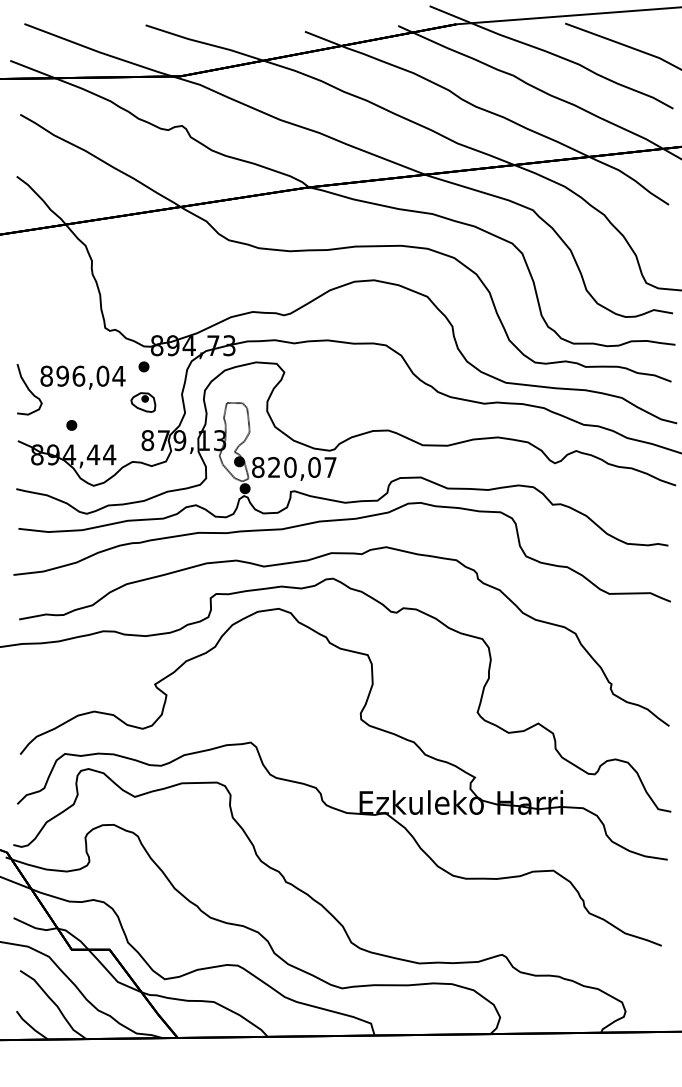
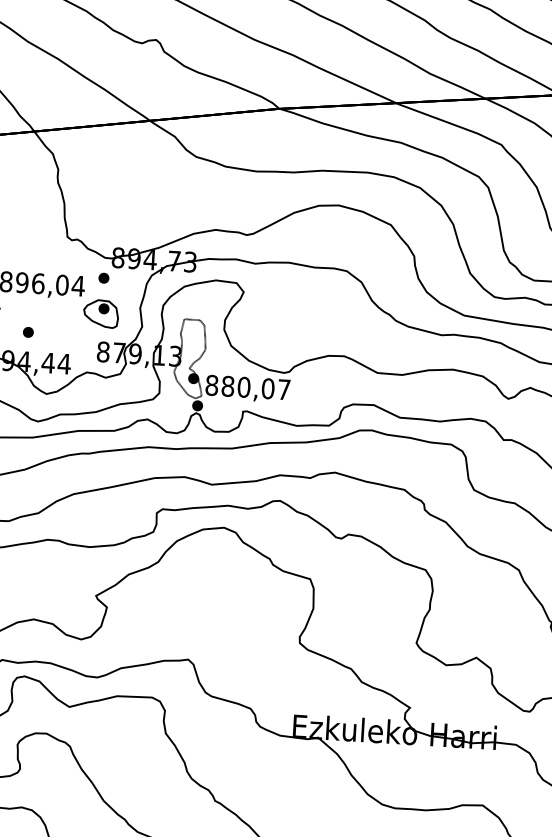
part: (143, 402) -> (101, 313), size x1.43
text: (274, 467) -> (228, 386), 820,07 -> 880,07

